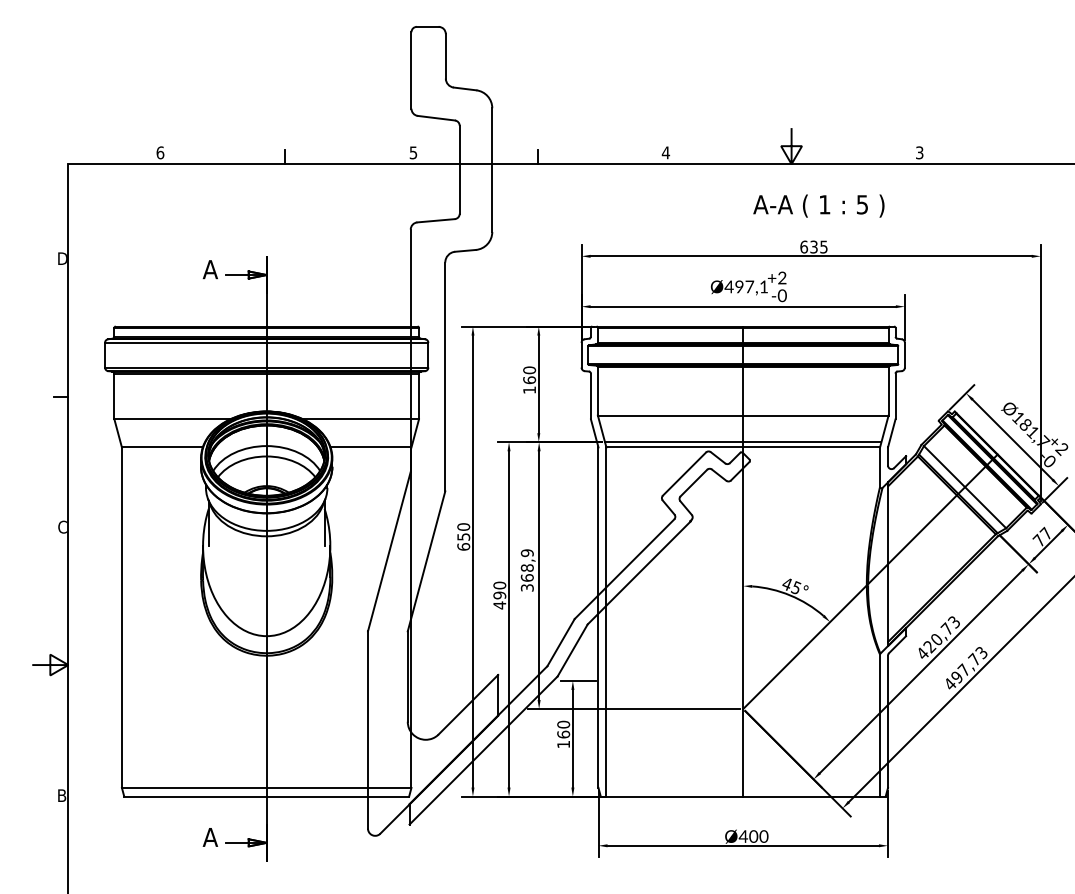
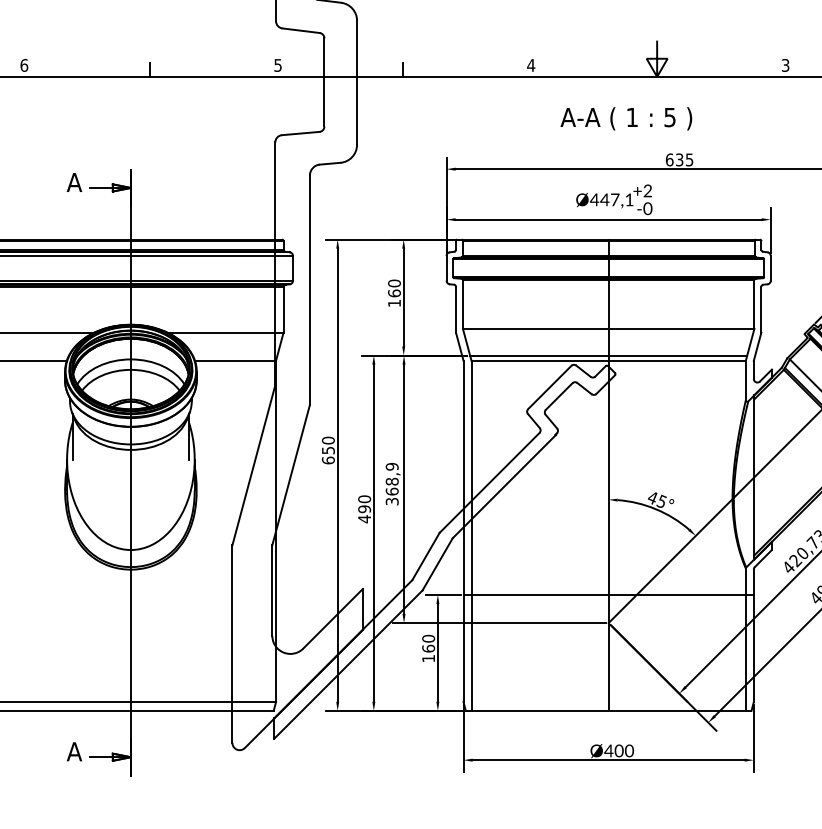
text: (818, 205) -> (625, 118), moved
text: (739, 286) -> (604, 199), Ø497,1 -> Ø447,1
line: (743, 680) -> (608, 594), added

